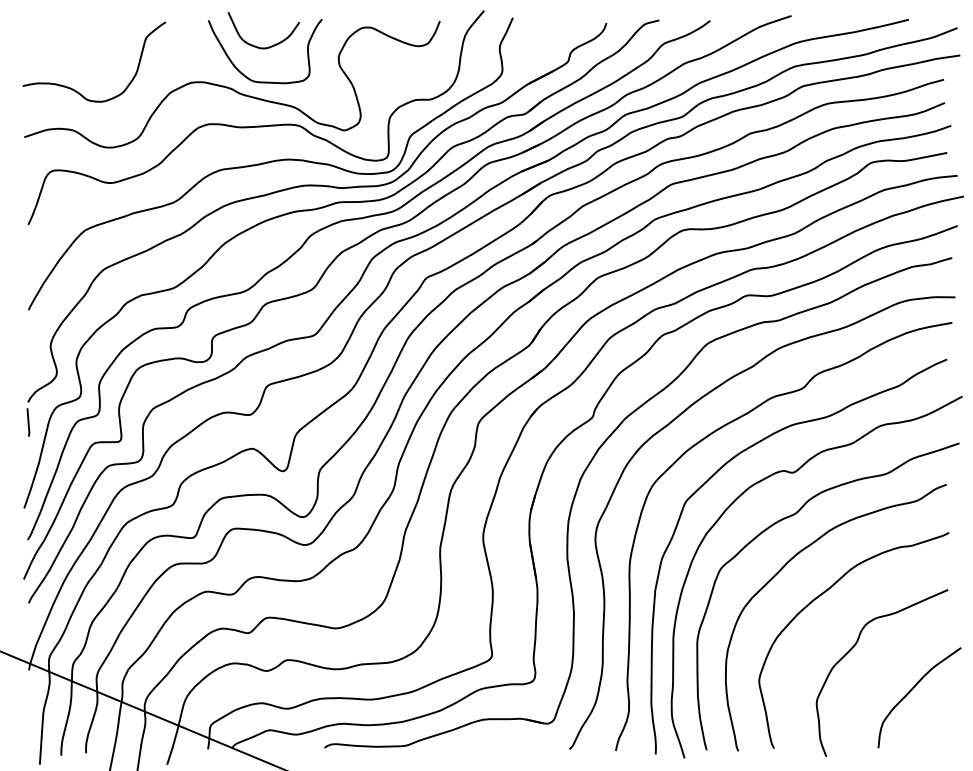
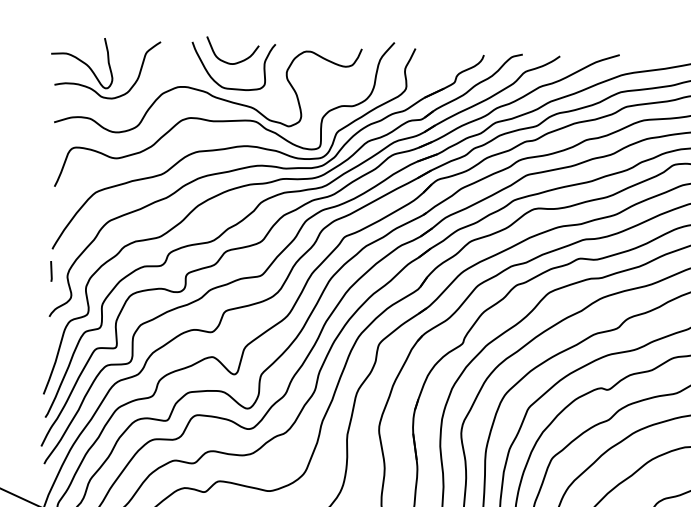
curve: (59, 53) -> (82, 61), added
line: (28, 422) -> (51, 271), moved

